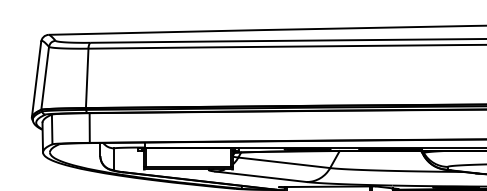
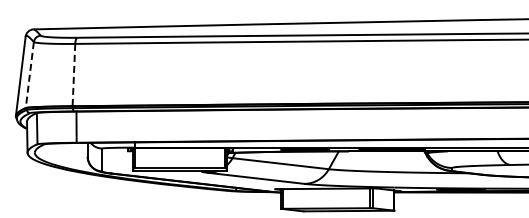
line: (44, 78) -> (29, 75), solid -> dashed
line: (86, 78) -> (73, 75), solid -> dashed

